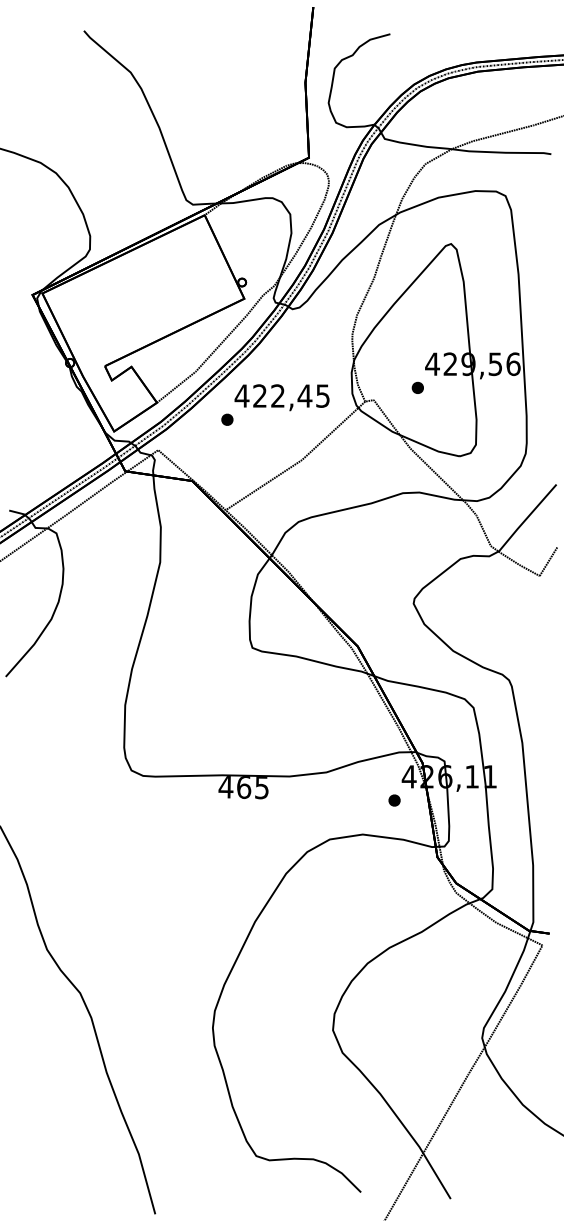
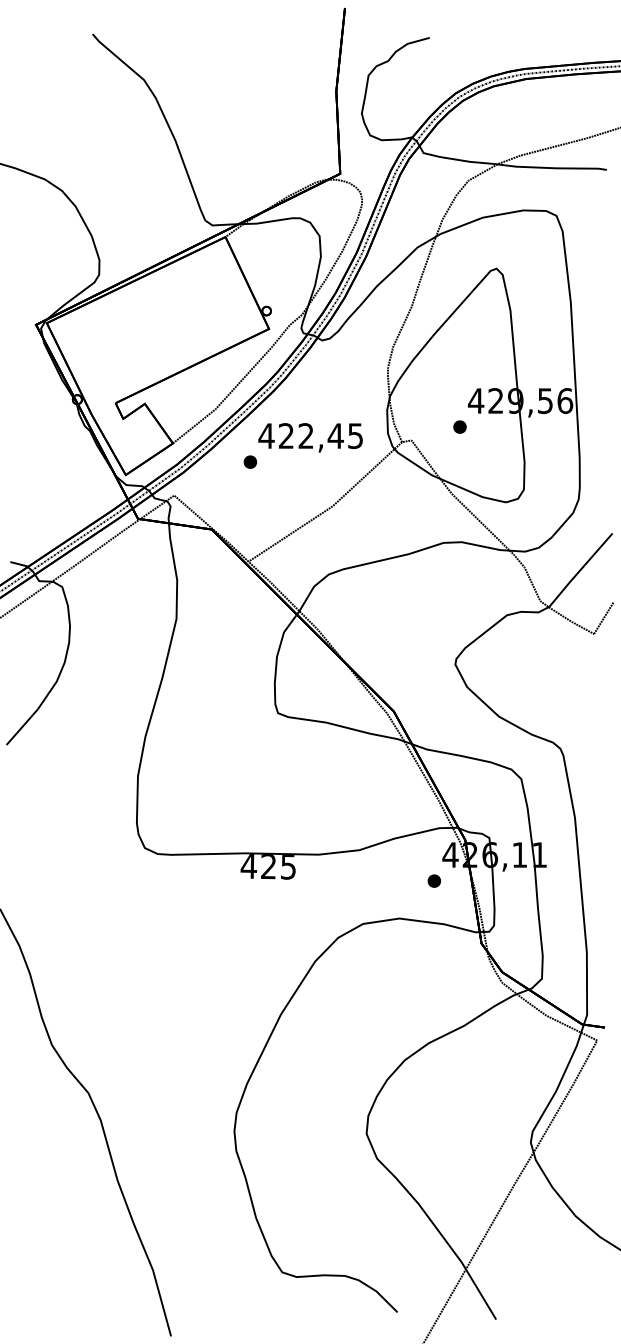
text: (244, 787) -> (269, 866), 465 -> 425

